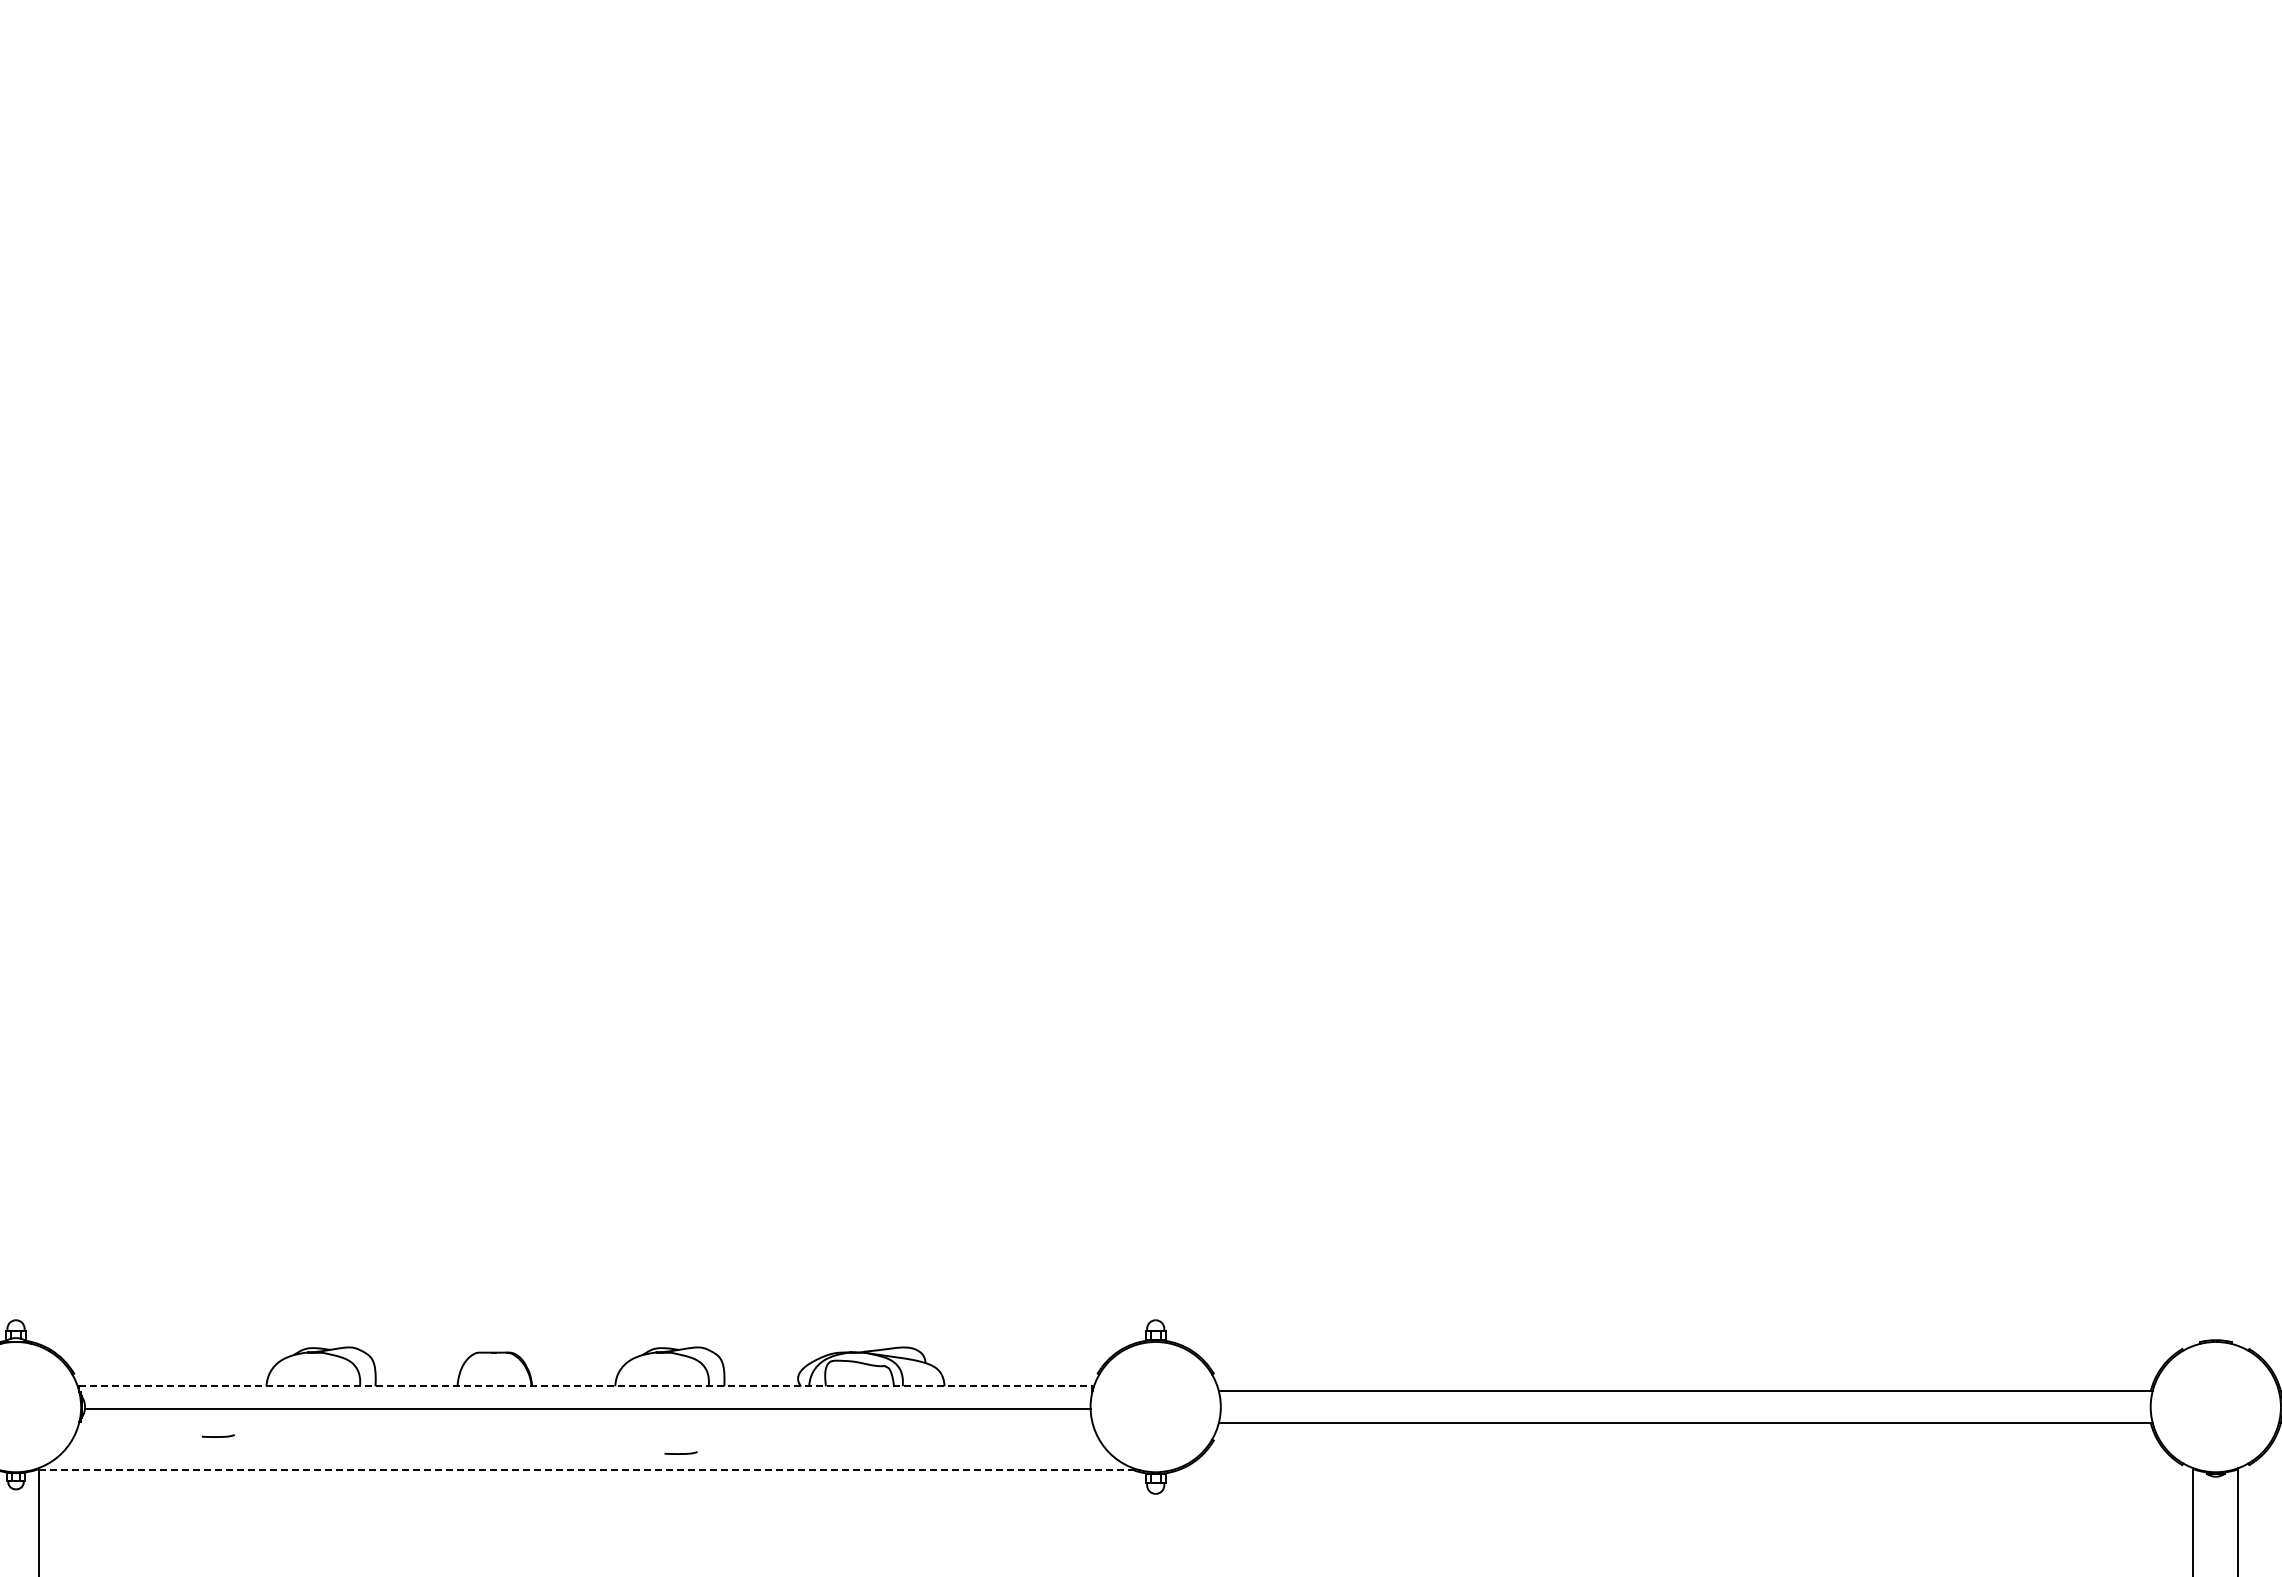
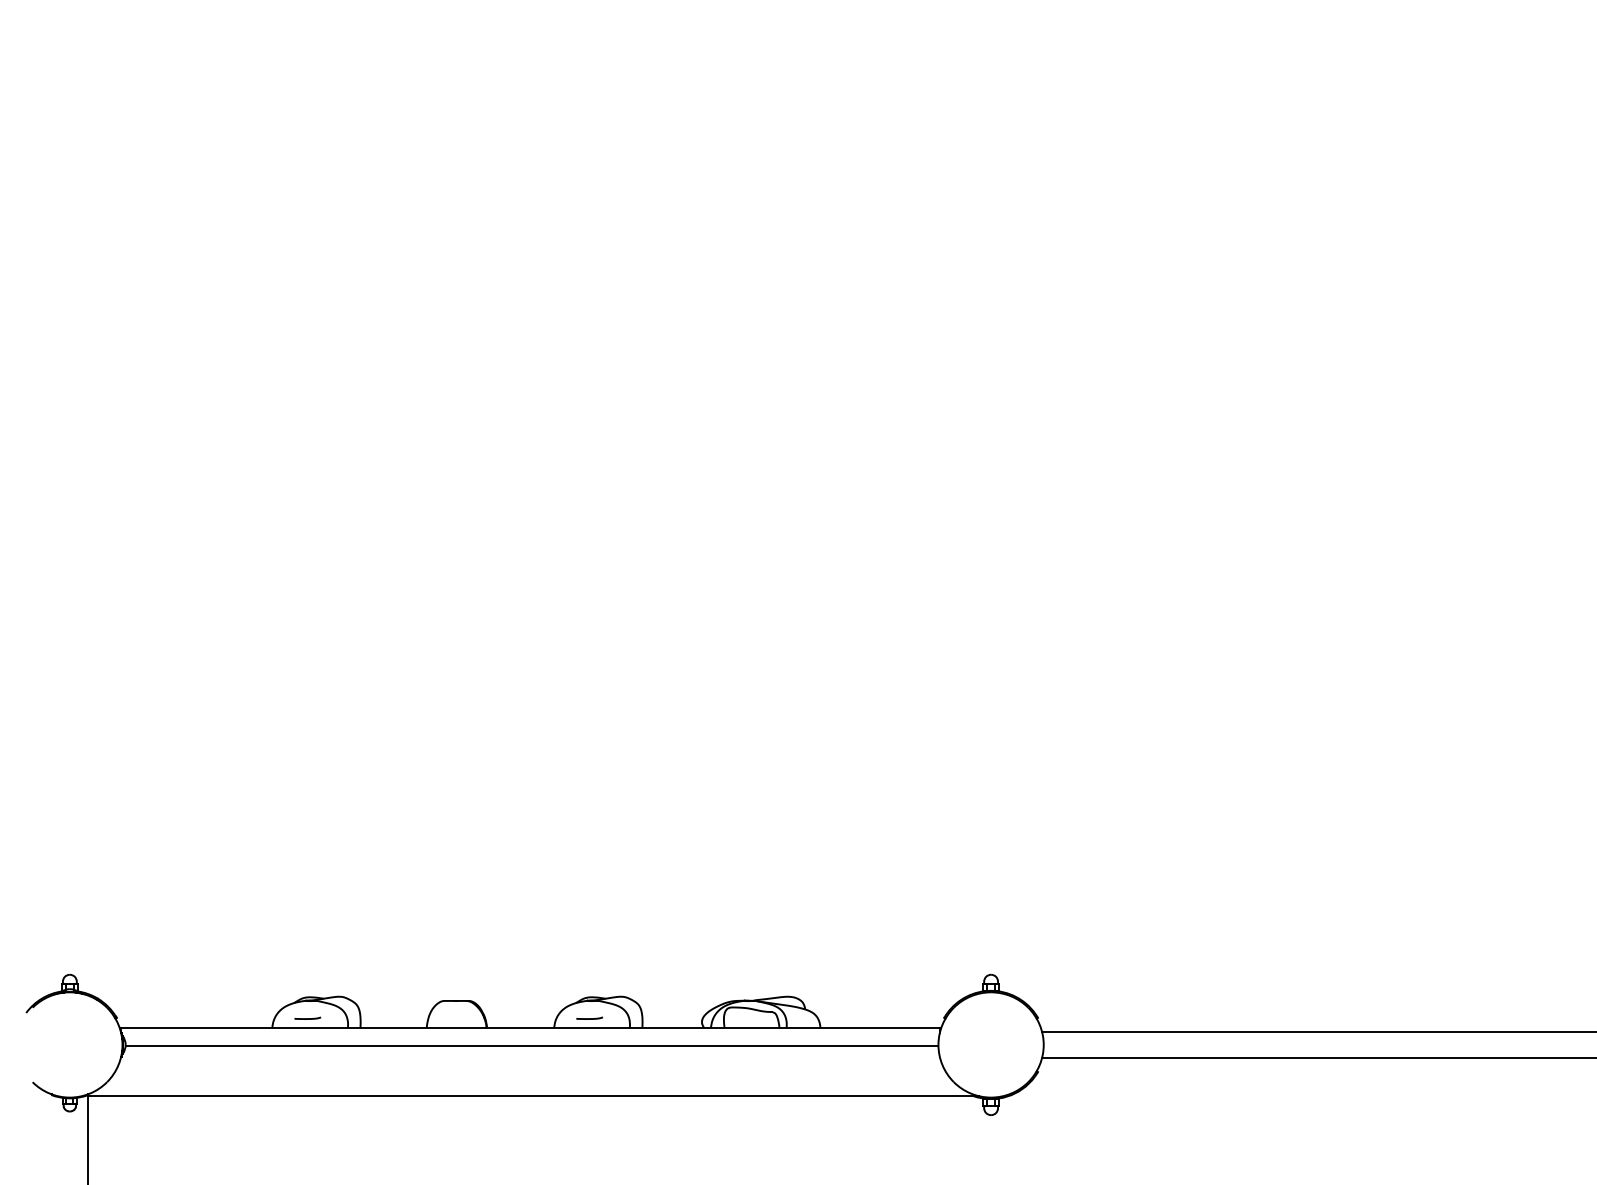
line: (585, 1386) -> (530, 1028), dashed -> solid
curve: (217, 1436) -> (307, 1018), moved
curve: (680, 1453) -> (589, 1018), moved
line: (589, 1470) -> (533, 1096), dashed -> solid

